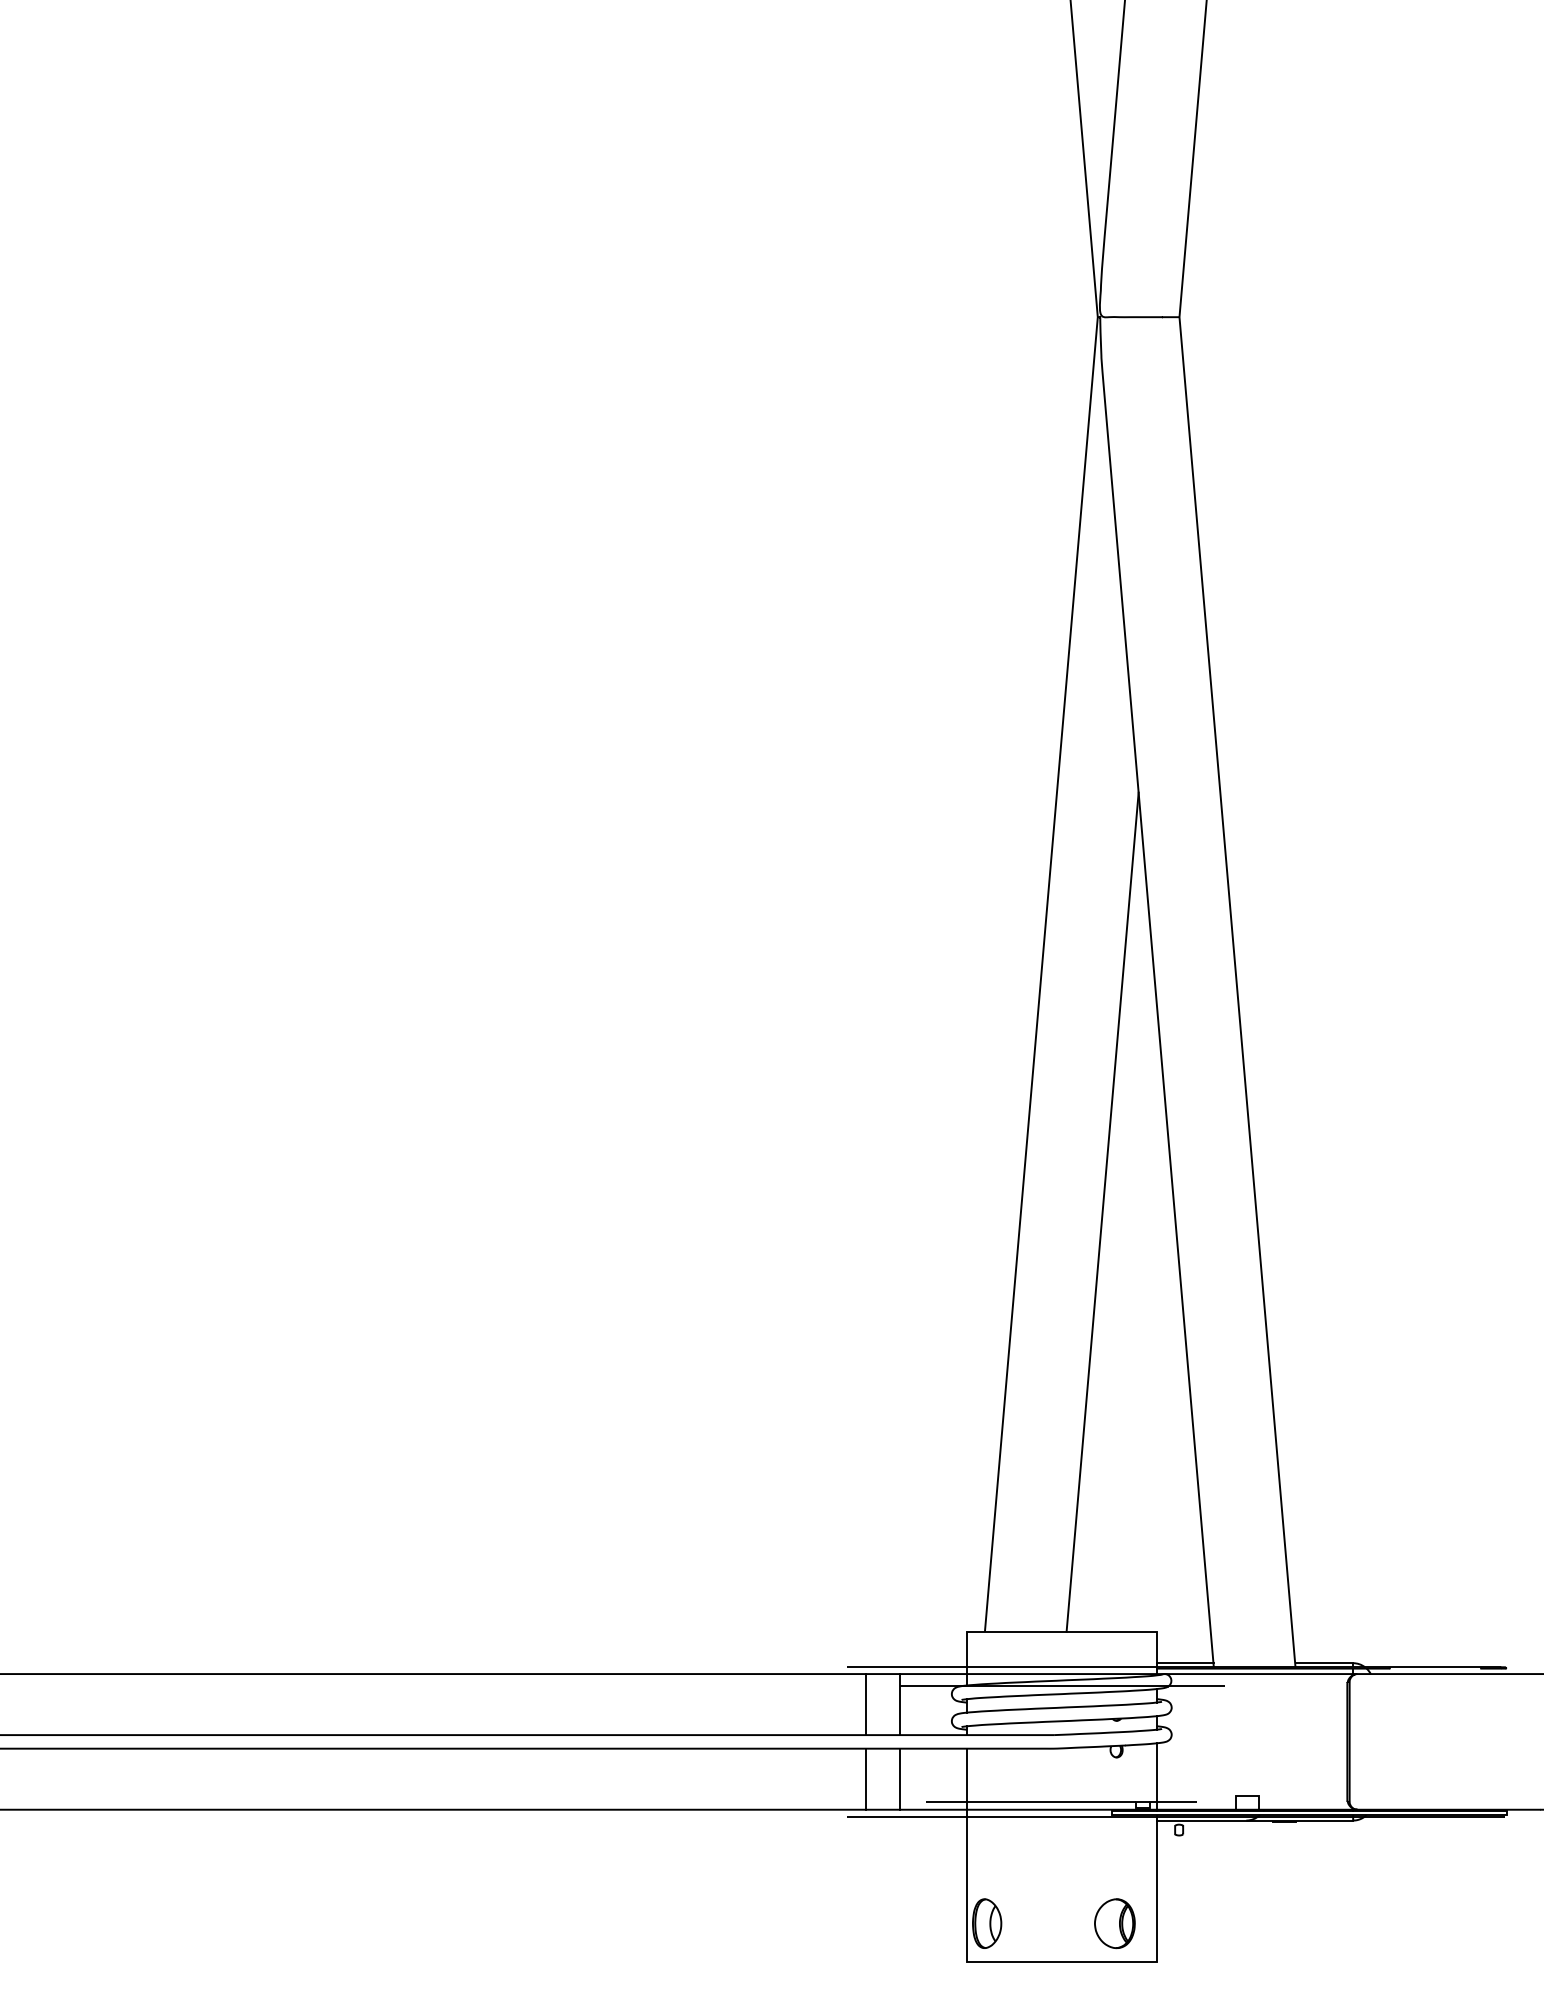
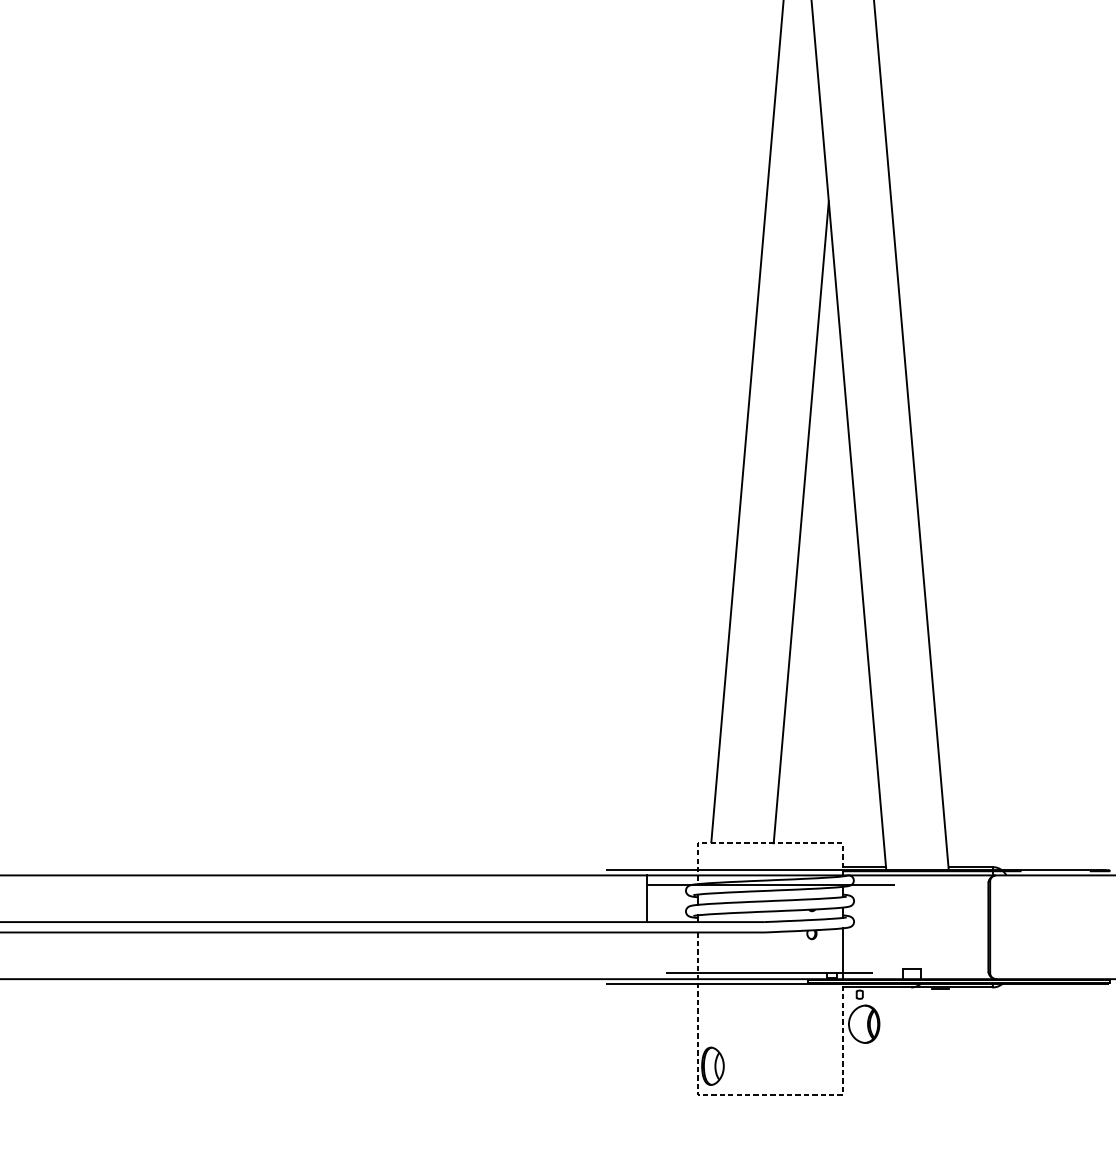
line: (1056, 1631) -> (765, 842), solid -> dashed
line: (866, 1704) -> (620, 898), removed
line: (866, 1778) -> (620, 955), removed
line: (900, 1778) -> (646, 955), removed
part: (1114, 1923) -> (863, 1024), moved
line: (1028, 1961) -> (744, 1095), solid -> dashed

